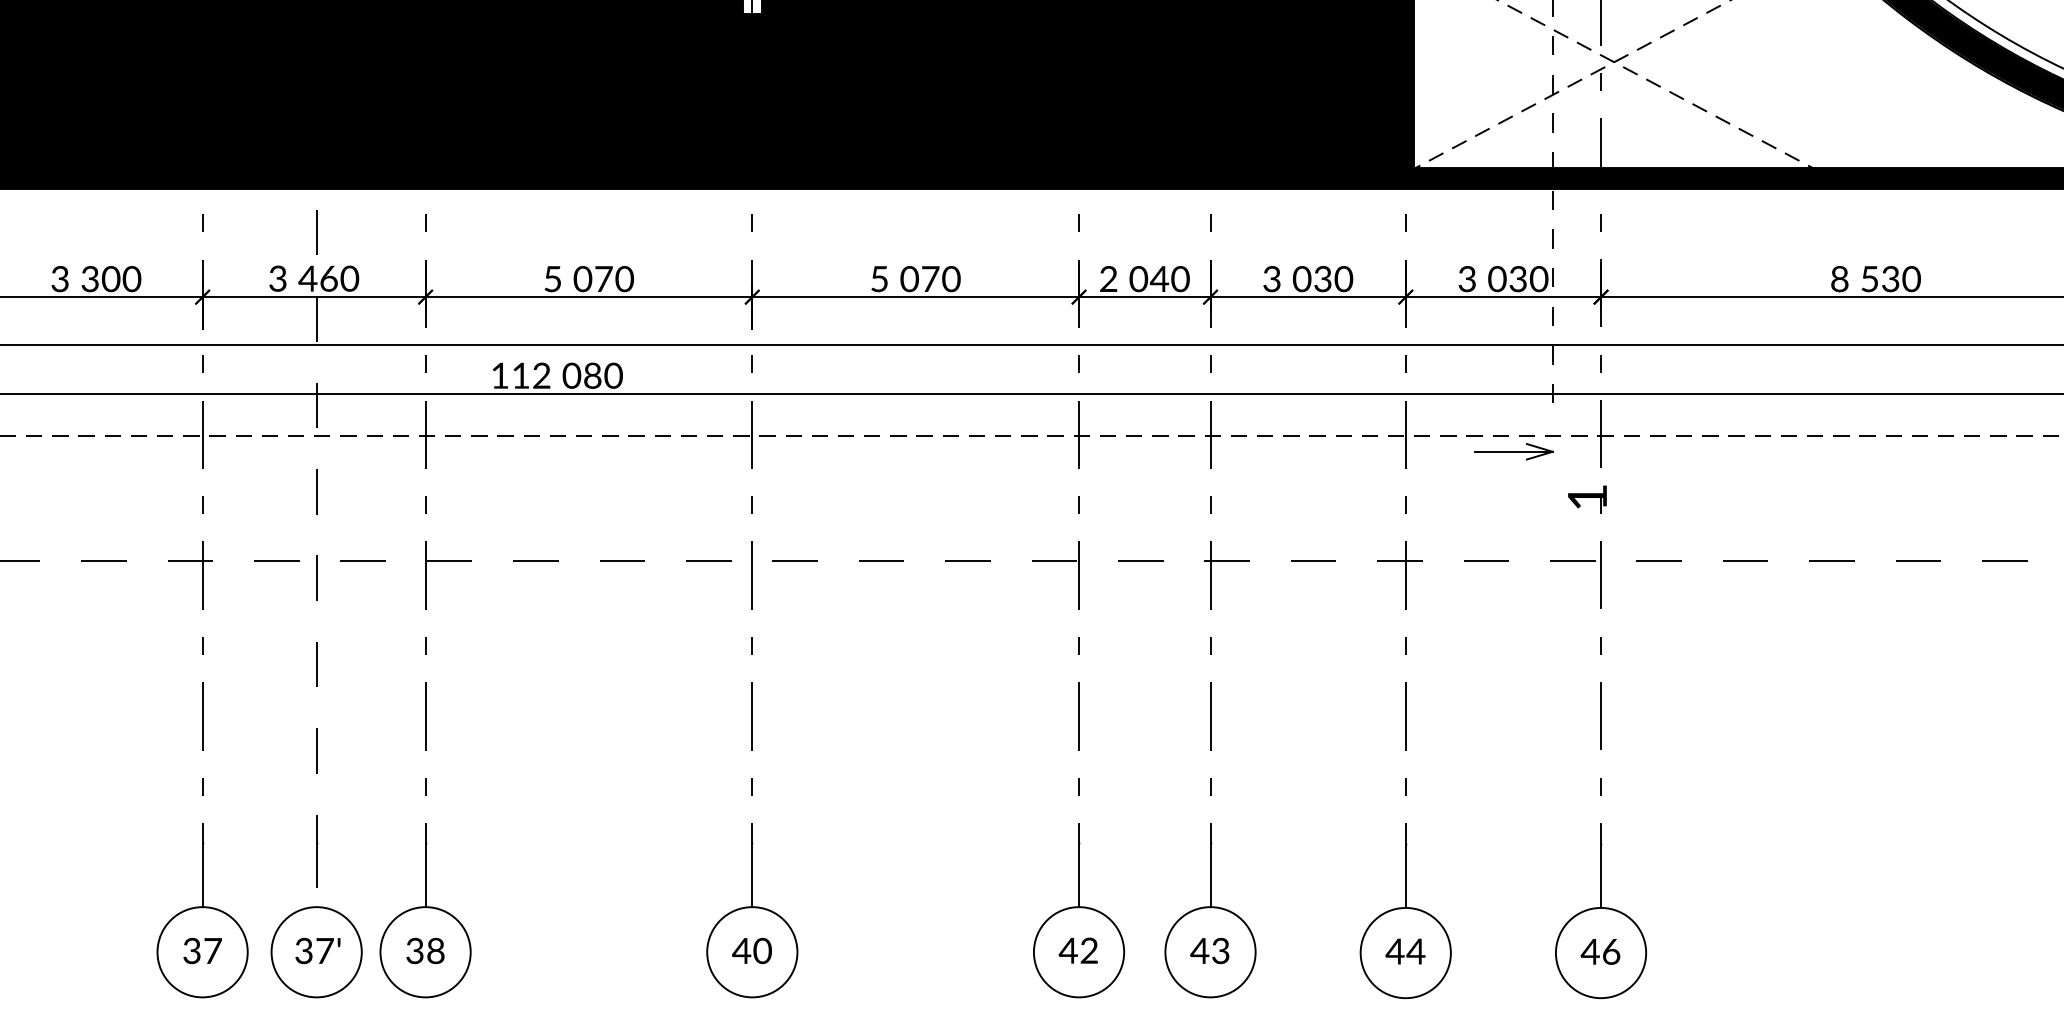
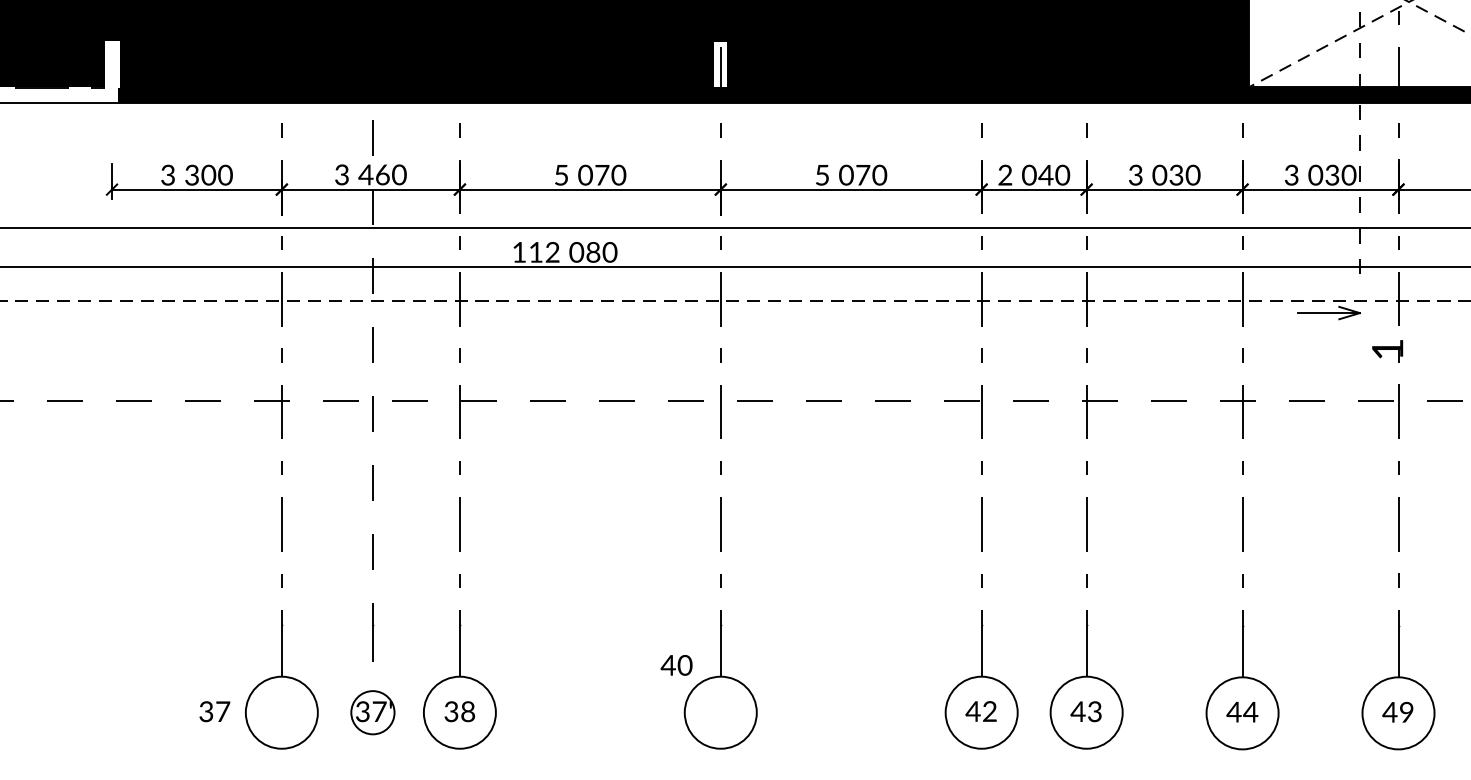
fill: (752, 139) -> (720, 63), removed
text: (202, 950) -> (214, 711), moved
text: (751, 950) -> (676, 665), moved
text: (1611, 951) -> (1406, 712), 46 -> 49
circle: (316, 952) -> (372, 712), size x0.6

